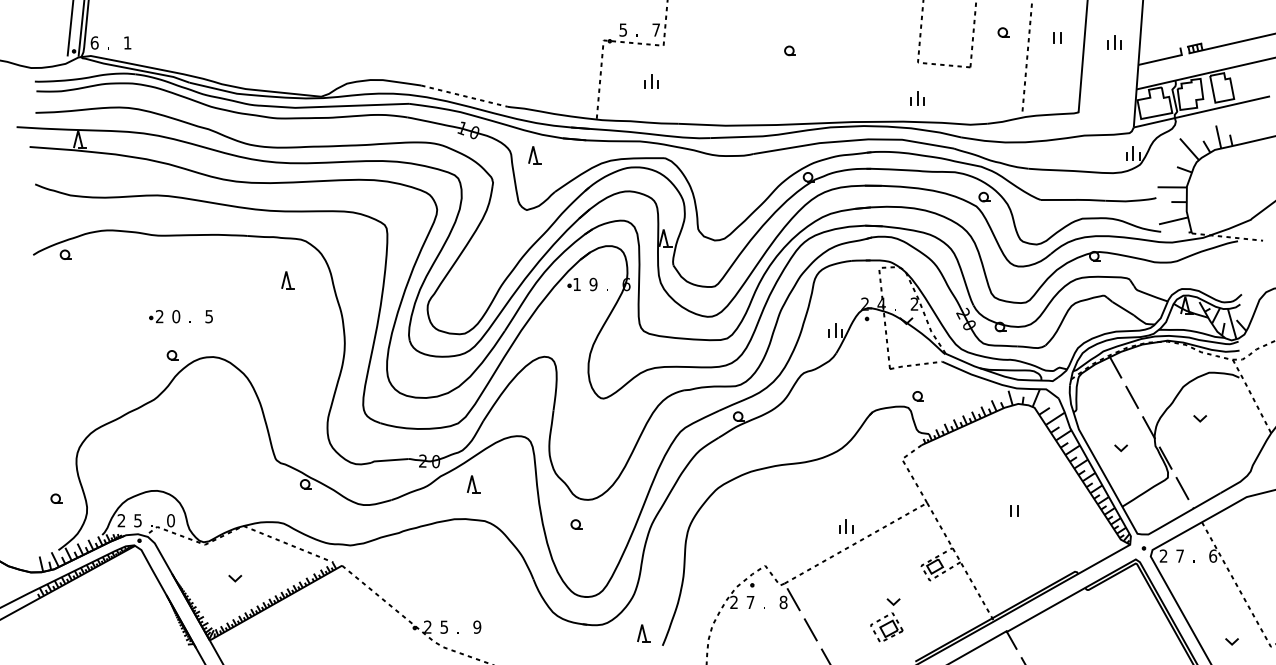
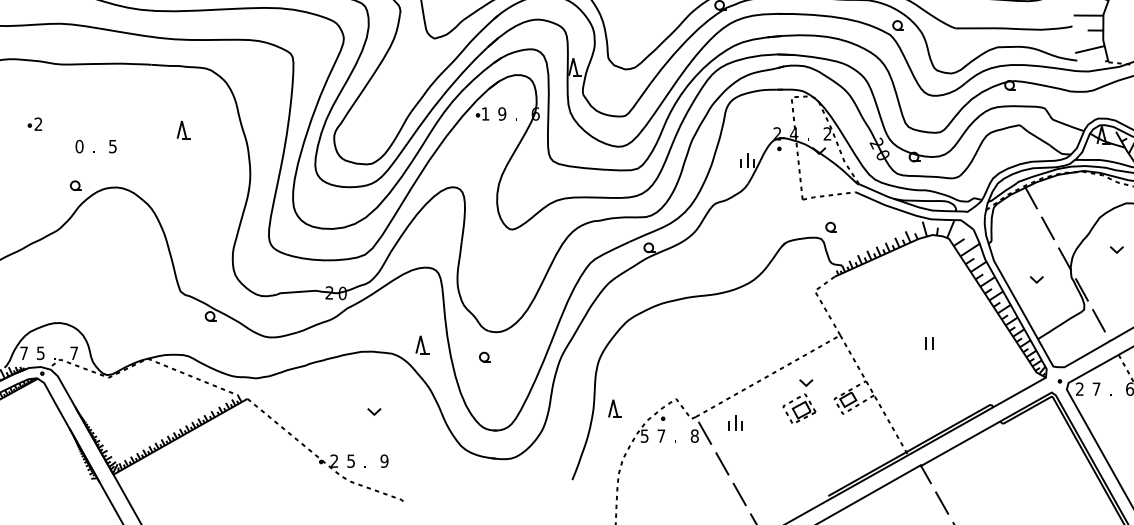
part: (287, 280) -> (183, 130), moved
part: (156, 316) -> (35, 124), moved
part: (473, 484) -> (422, 344), moved
text: (121, 520) -> (24, 353), 2 -> 7
text: (170, 520) -> (73, 353), 0 -> 7
part: (846, 526) -> (736, 422), moved
line: (236, 578) -> (375, 411), moved
text: (733, 602) -> (644, 436), 2 -> 5
part: (886, 620) -> (799, 401), moved
part: (643, 633) -> (614, 408), moved

